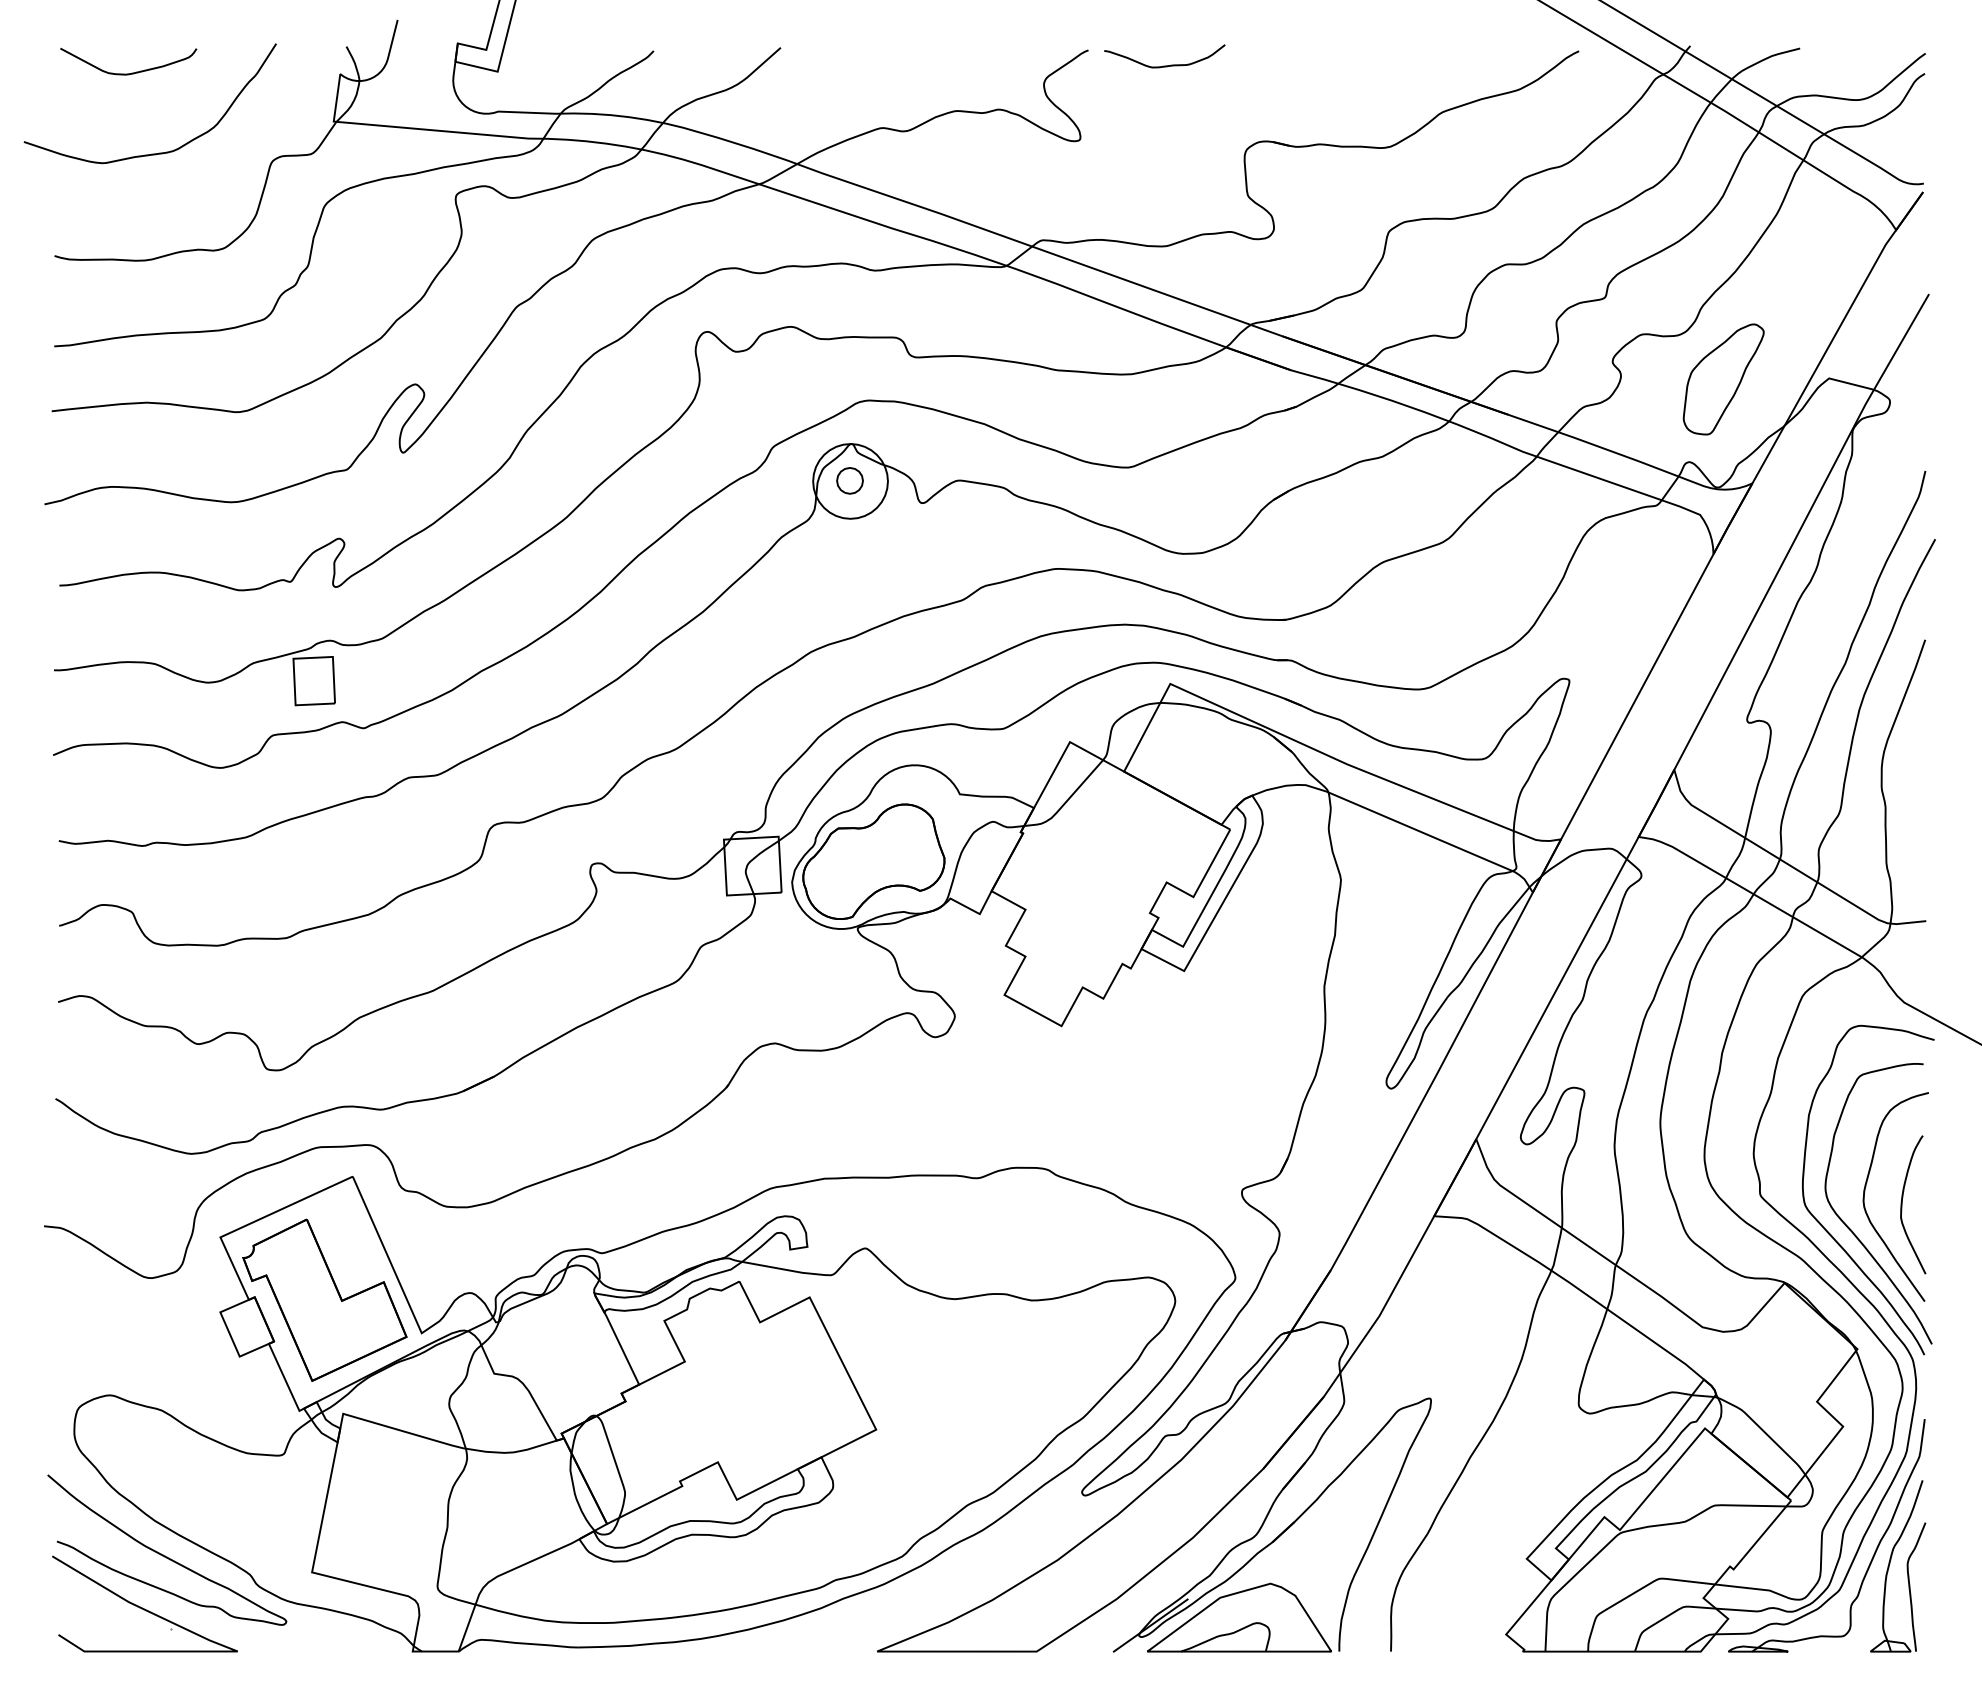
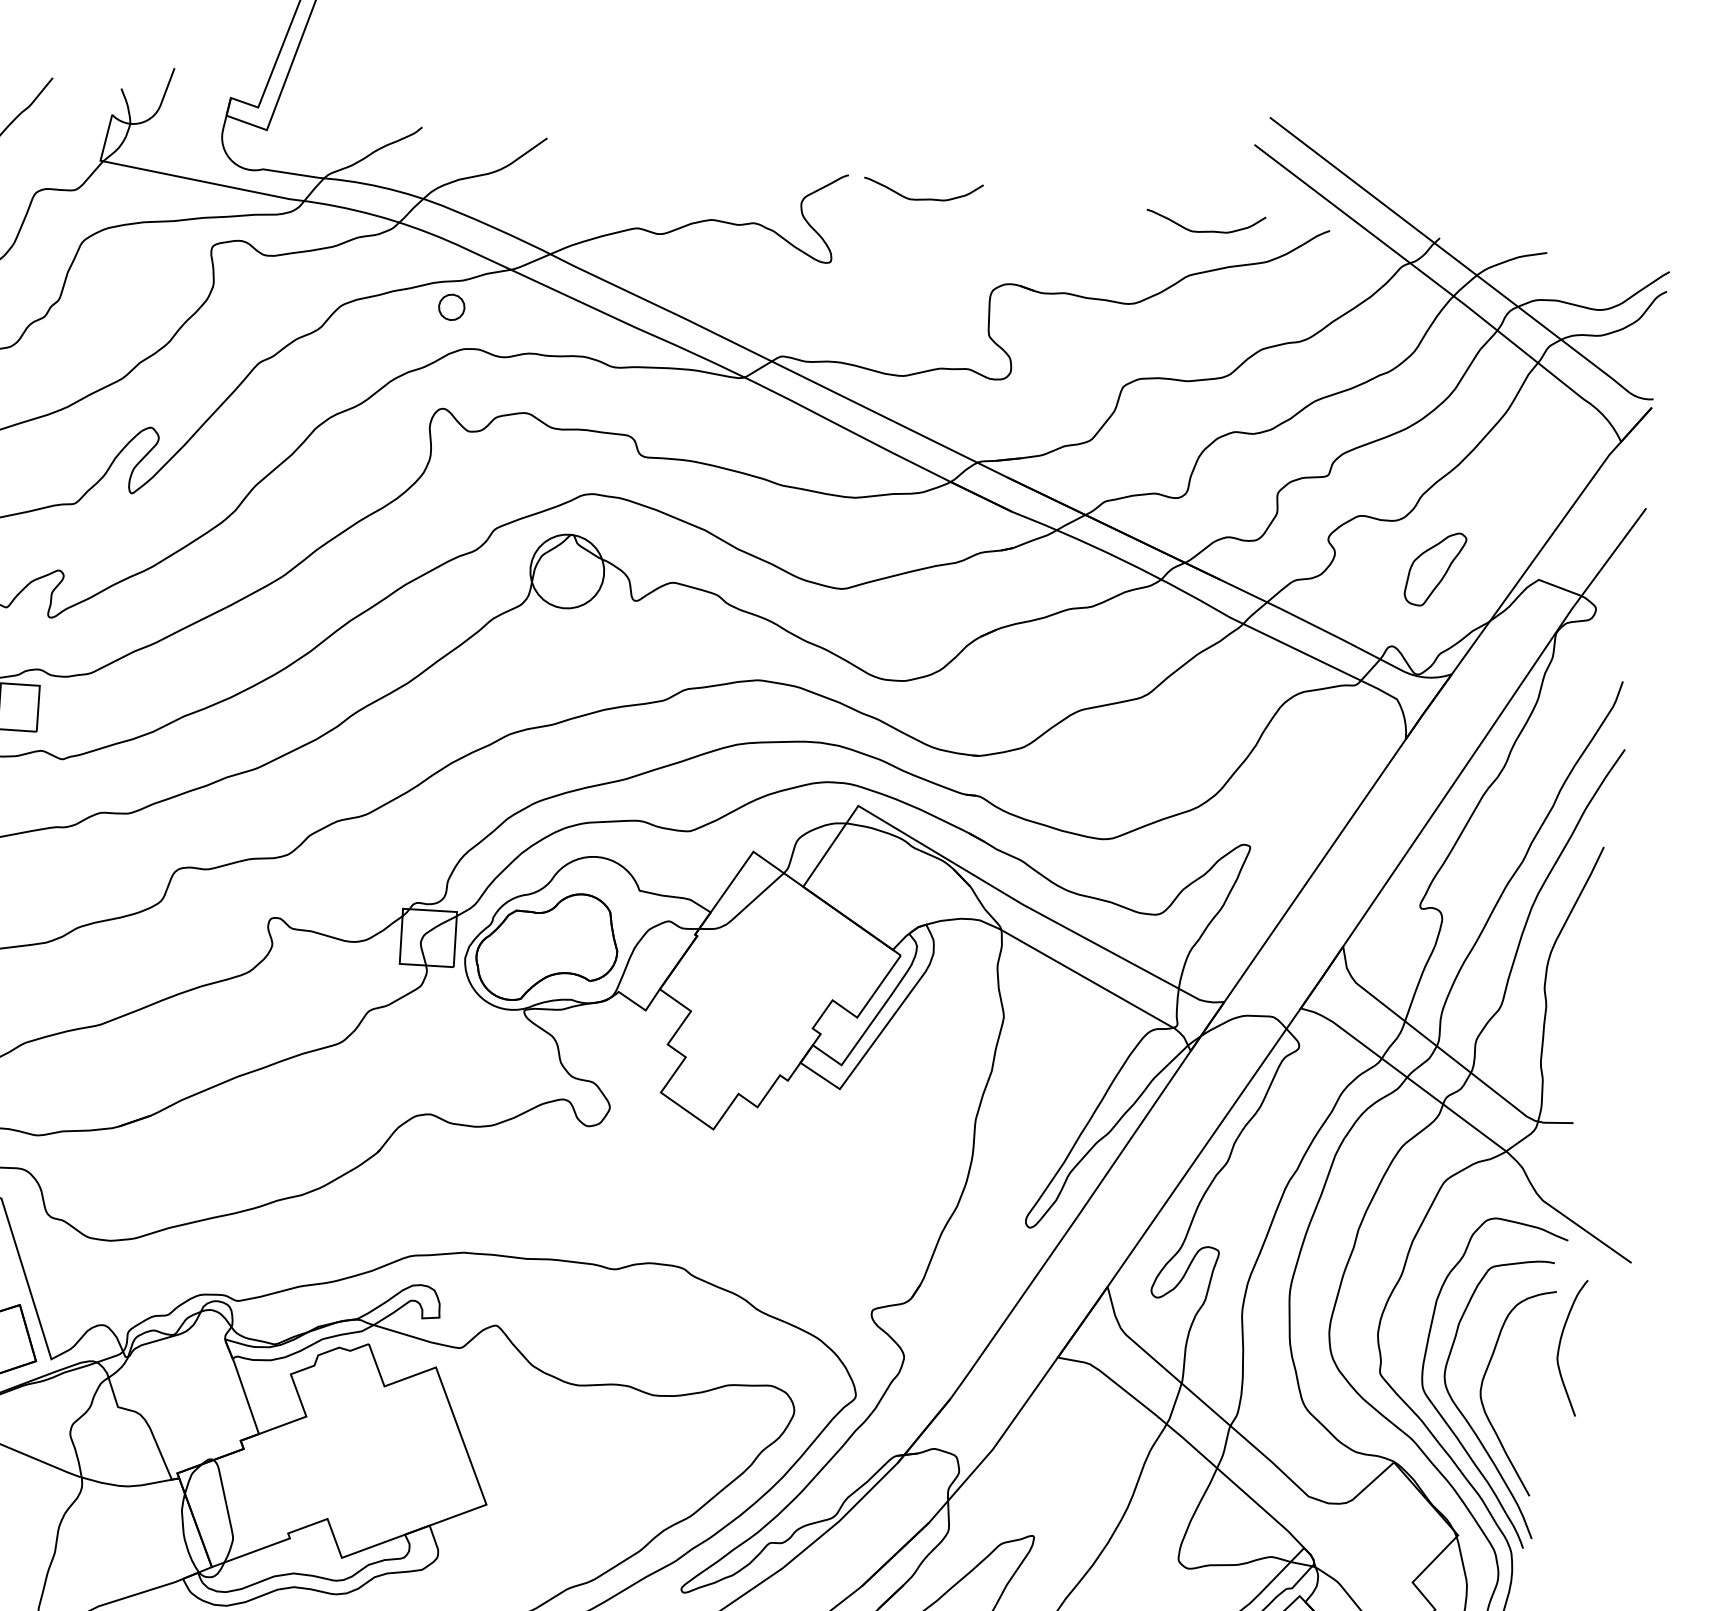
curve: (1452, 65) -> (1204, 230), added
part: (1723, 379) -> (1435, 569), size x0.7
part: (849, 480) -> (451, 306), moved
curve: (1902, 1204) -> (1560, 1345), moved

